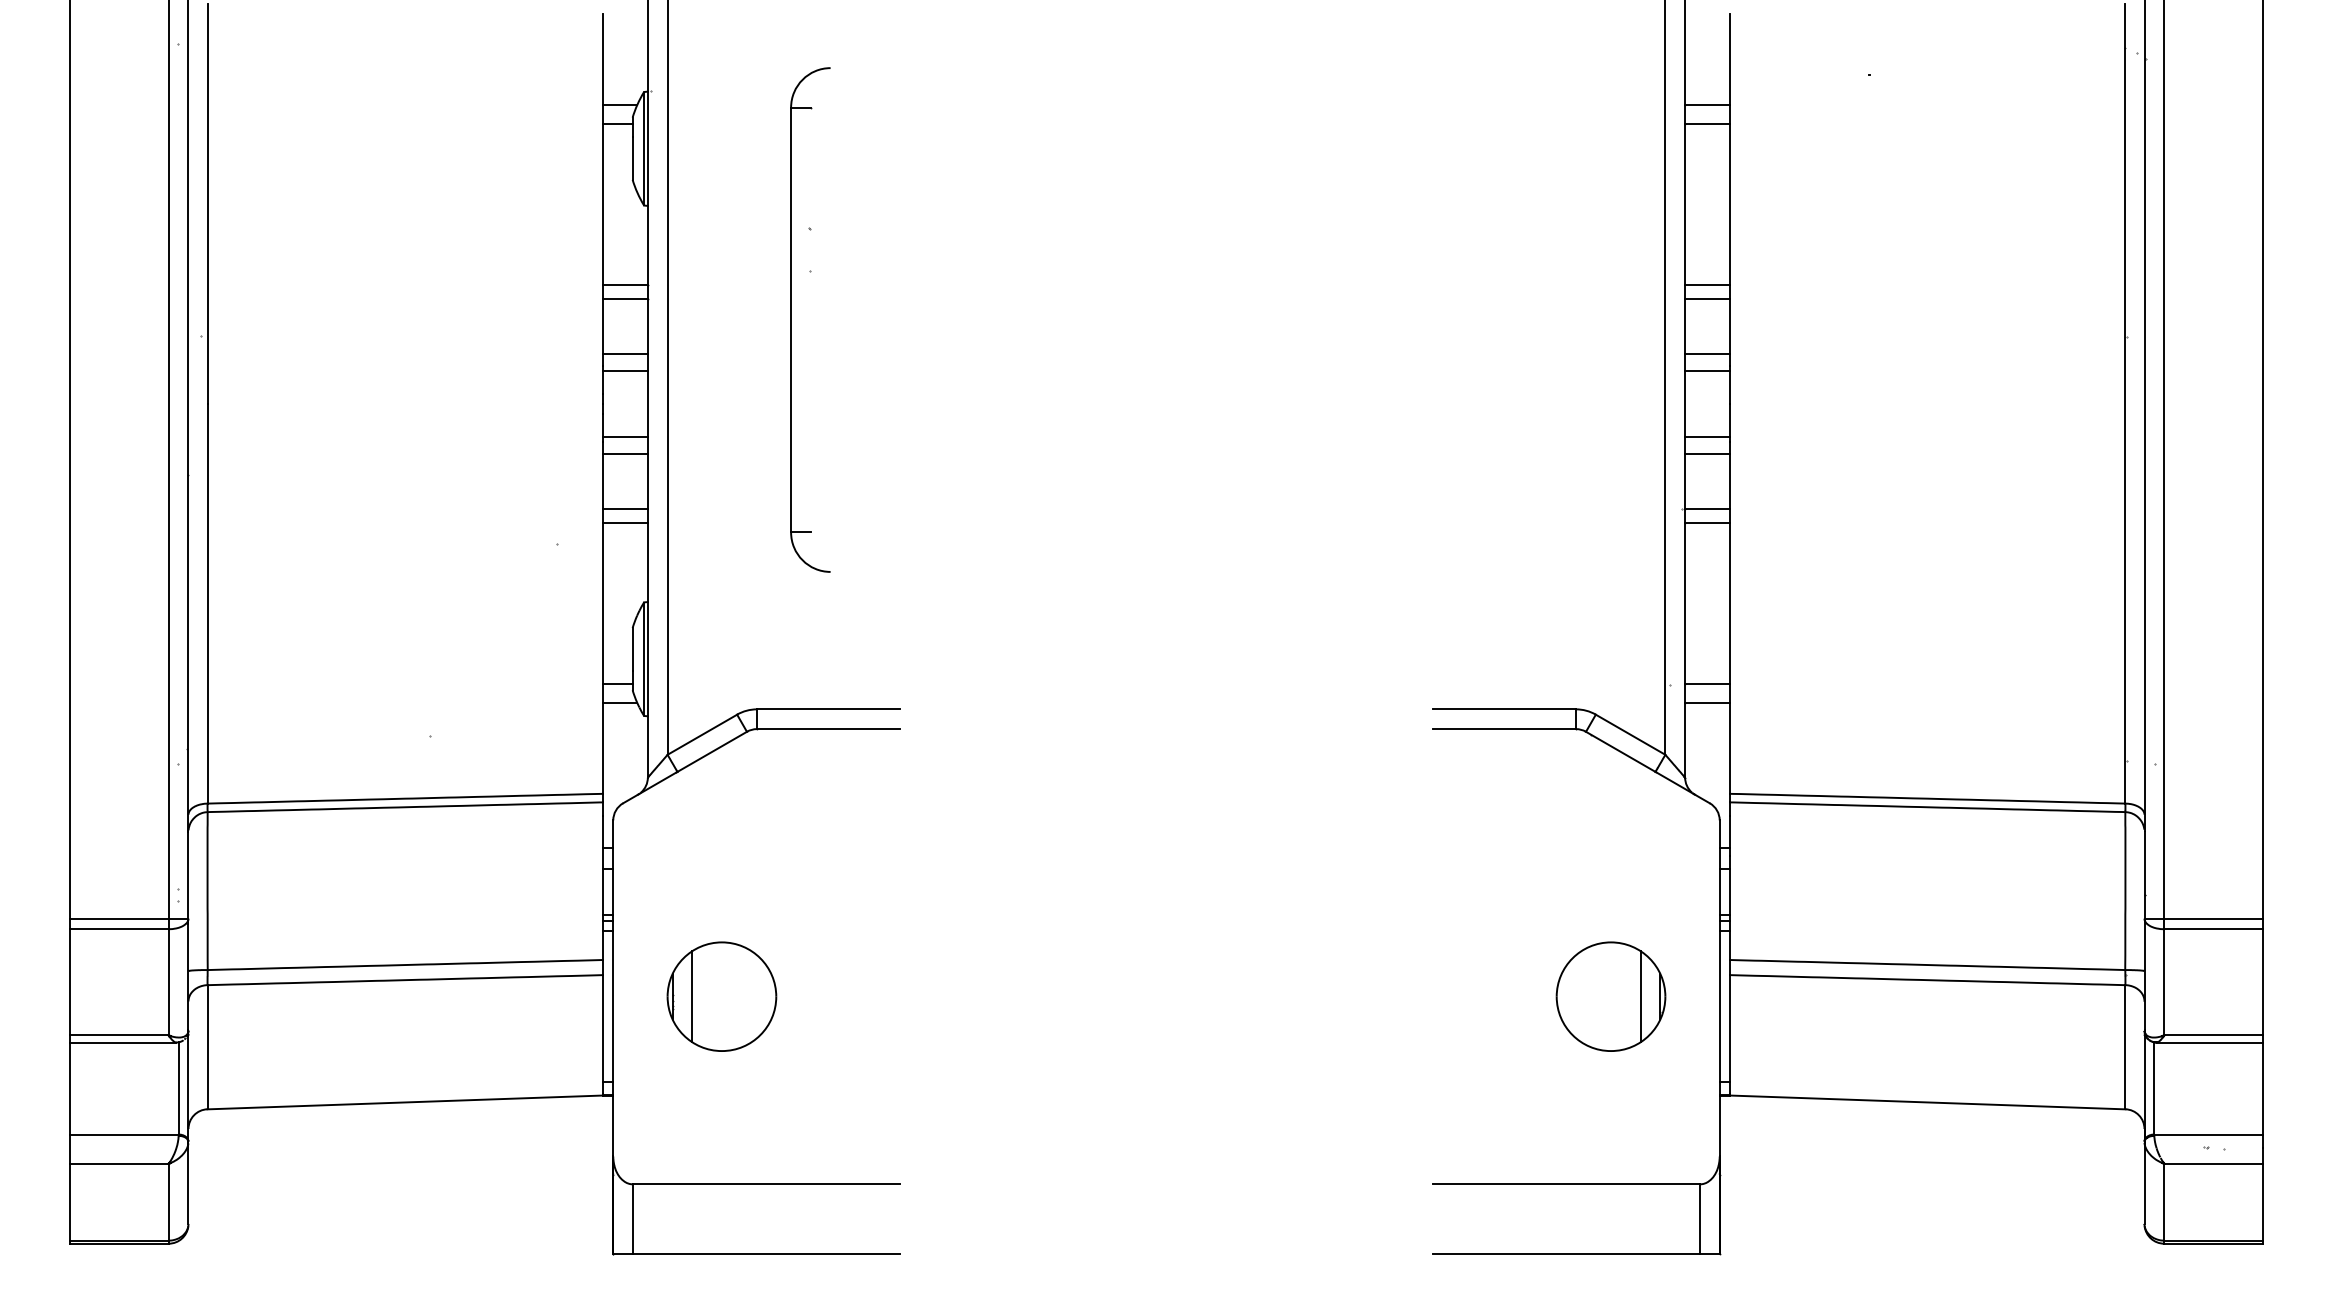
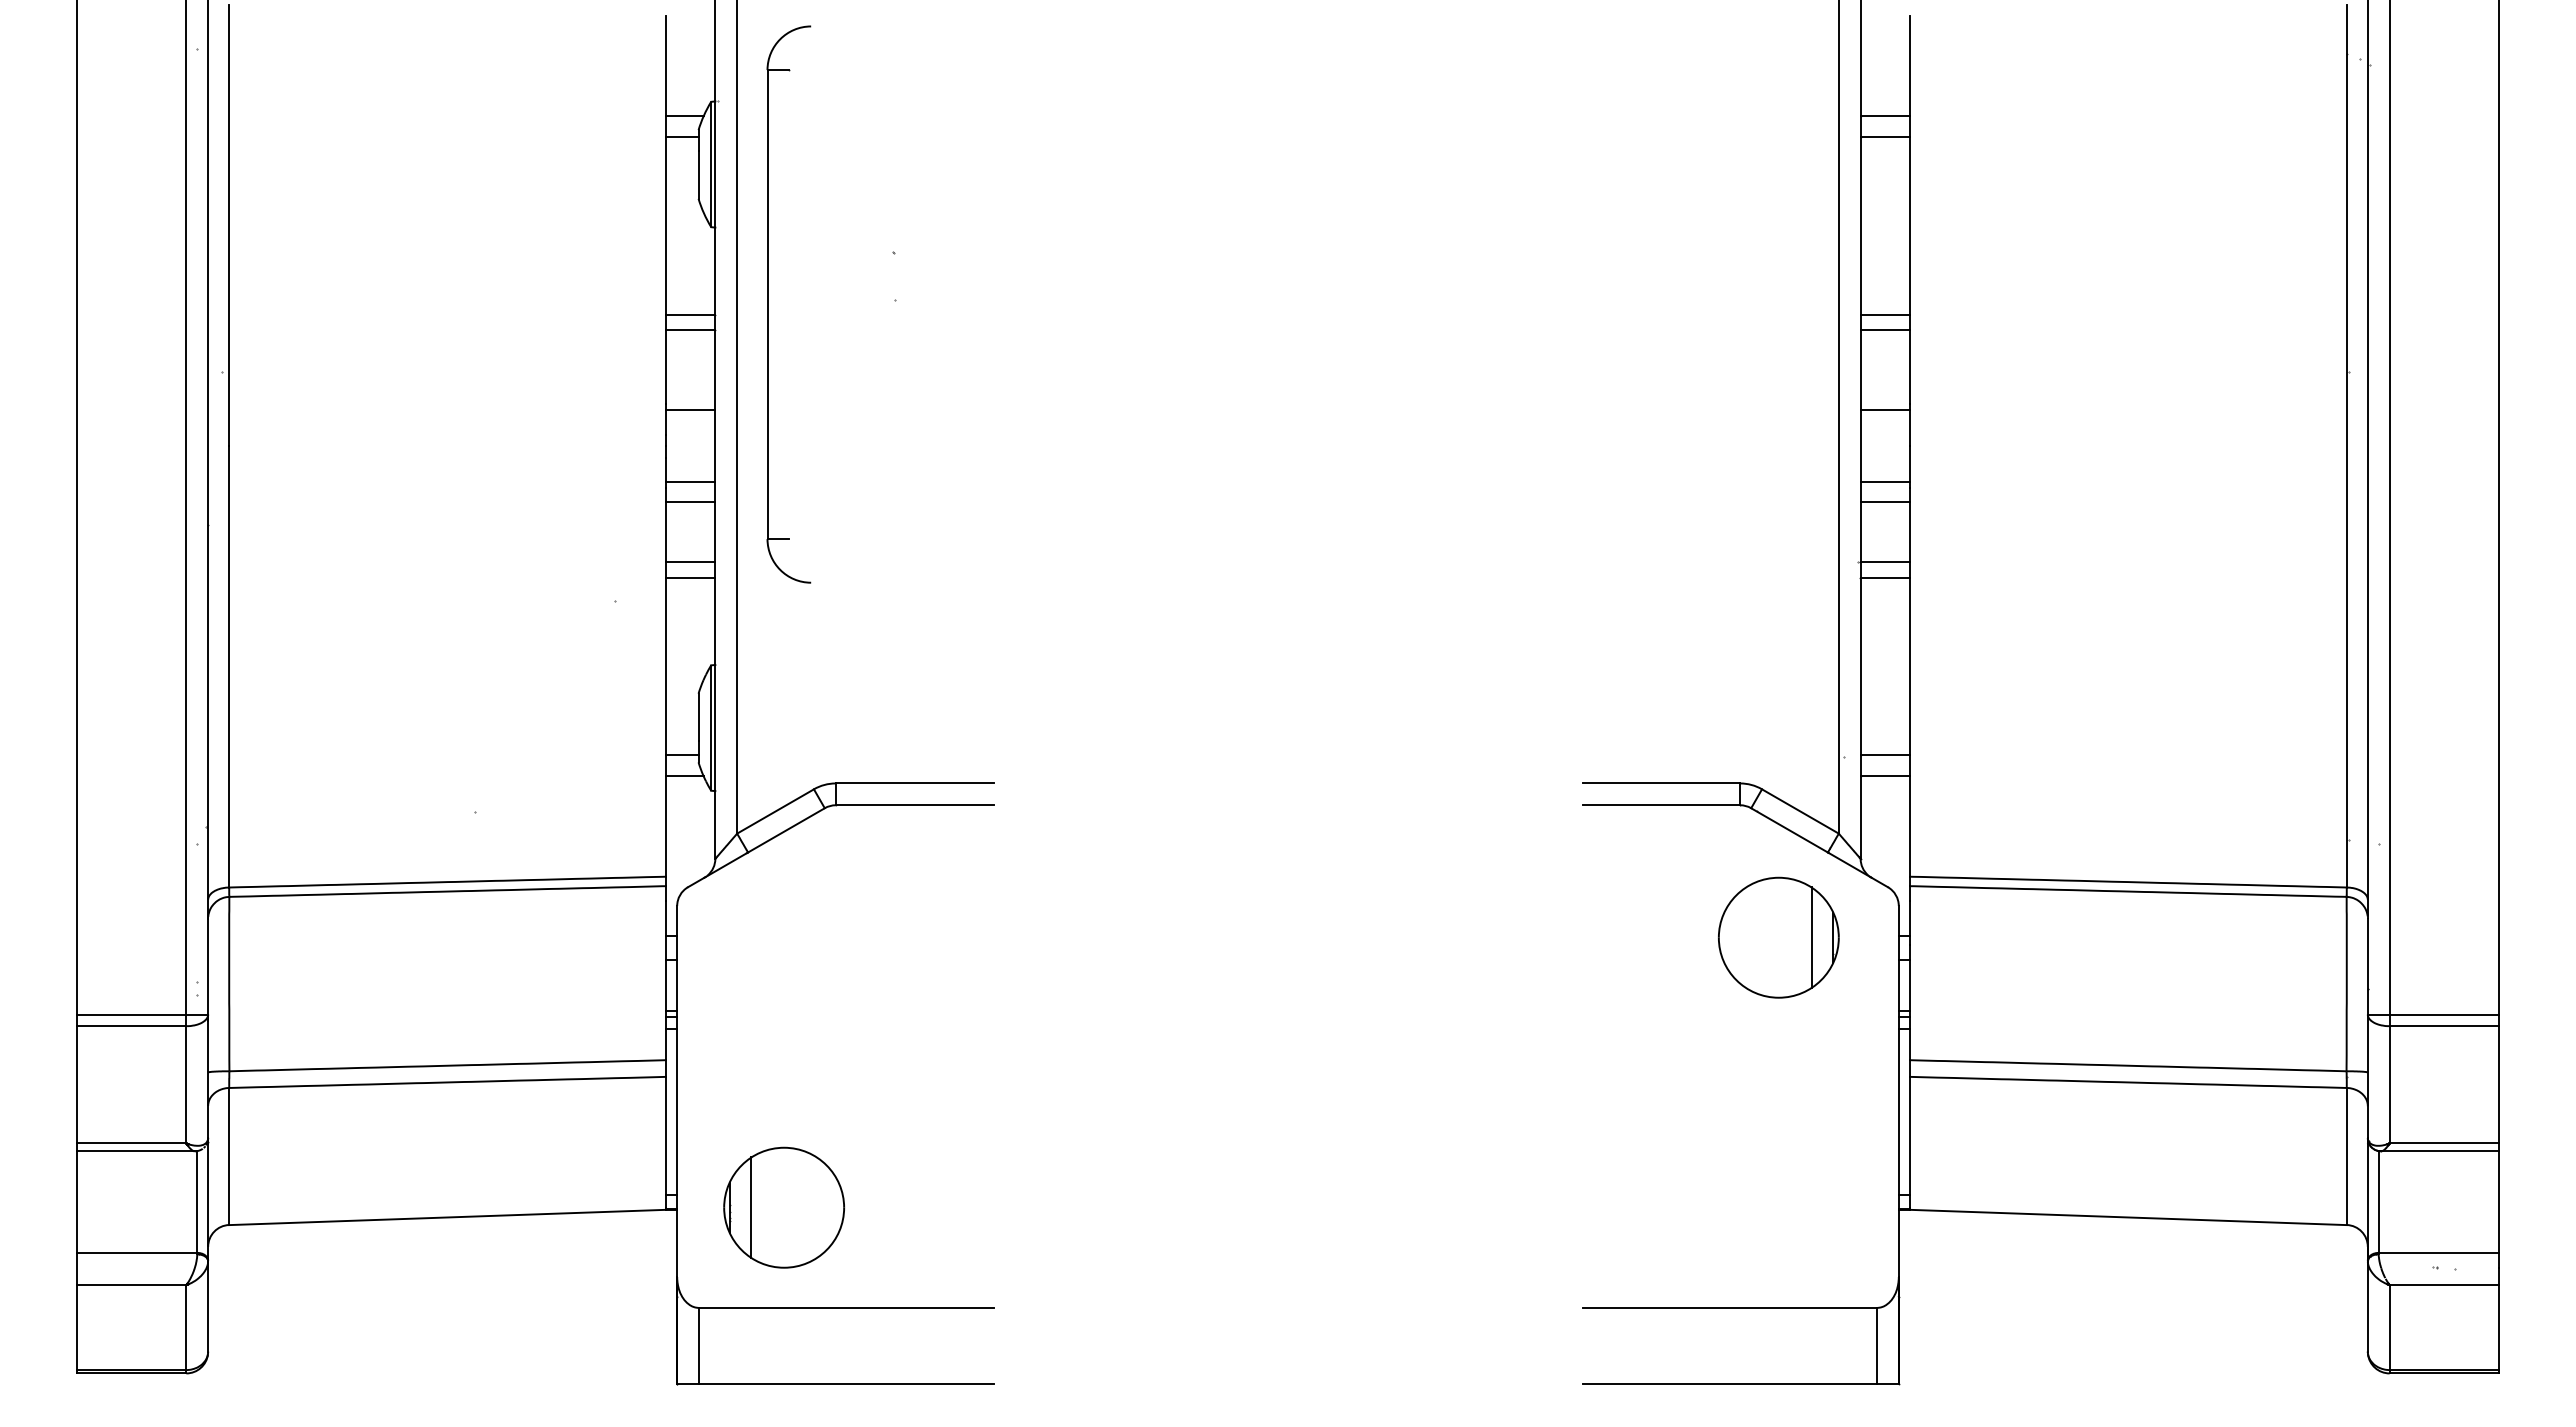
part: (791, 319) -> (768, 304), moved
line: (625, 353) -> (690, 390), removed
line: (1706, 353) -> (1884, 390), removed
part: (721, 996) -> (783, 1207), moved
part: (1610, 996) -> (1778, 937), moved

